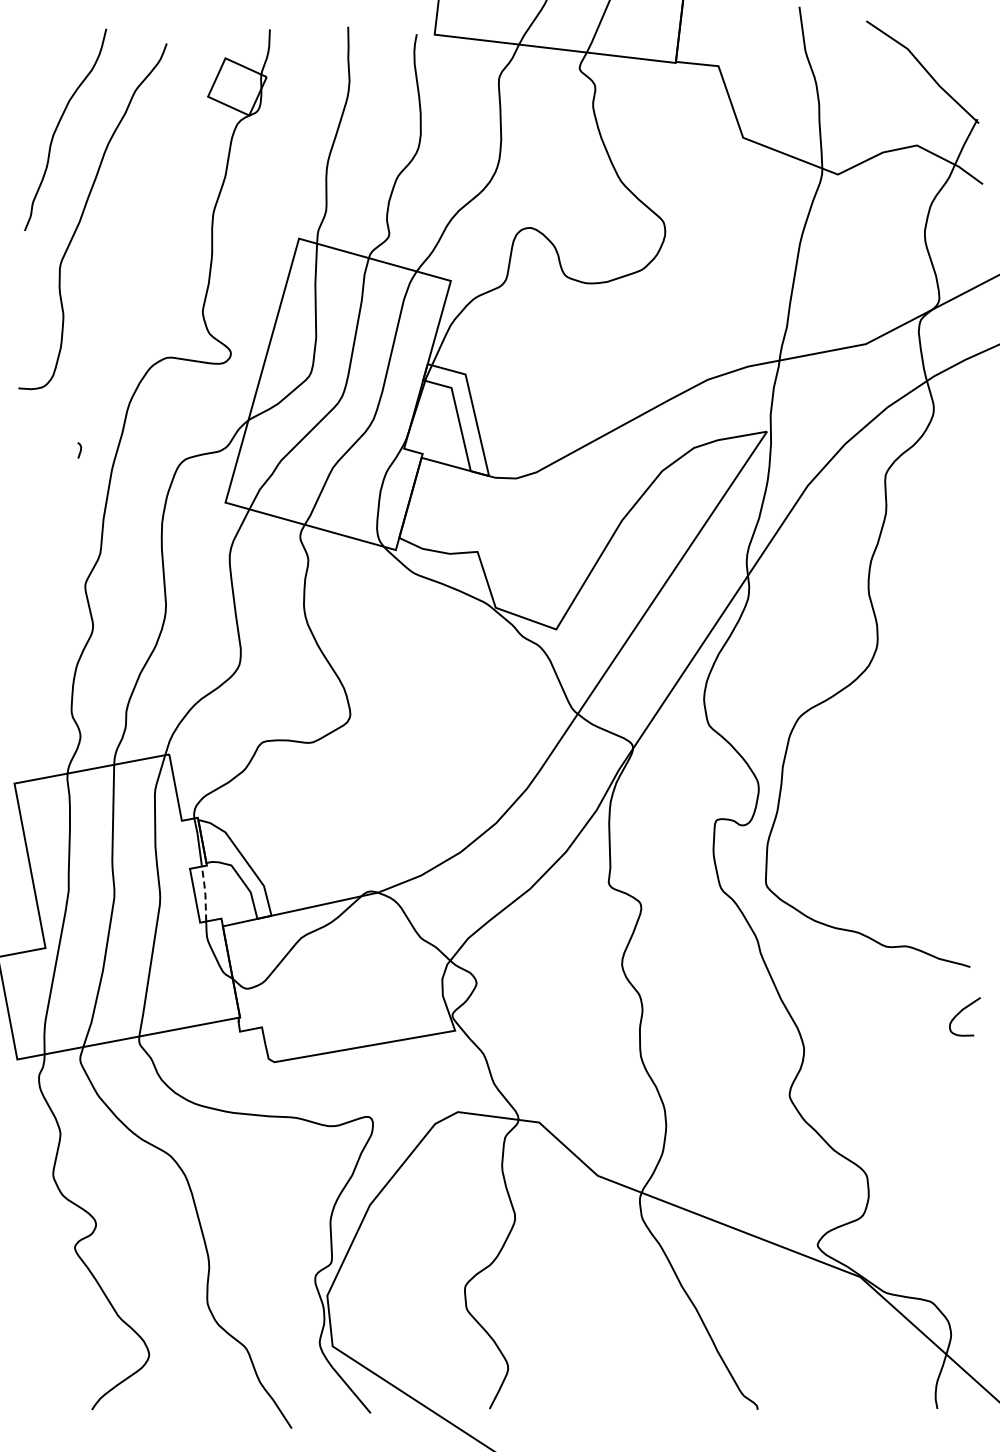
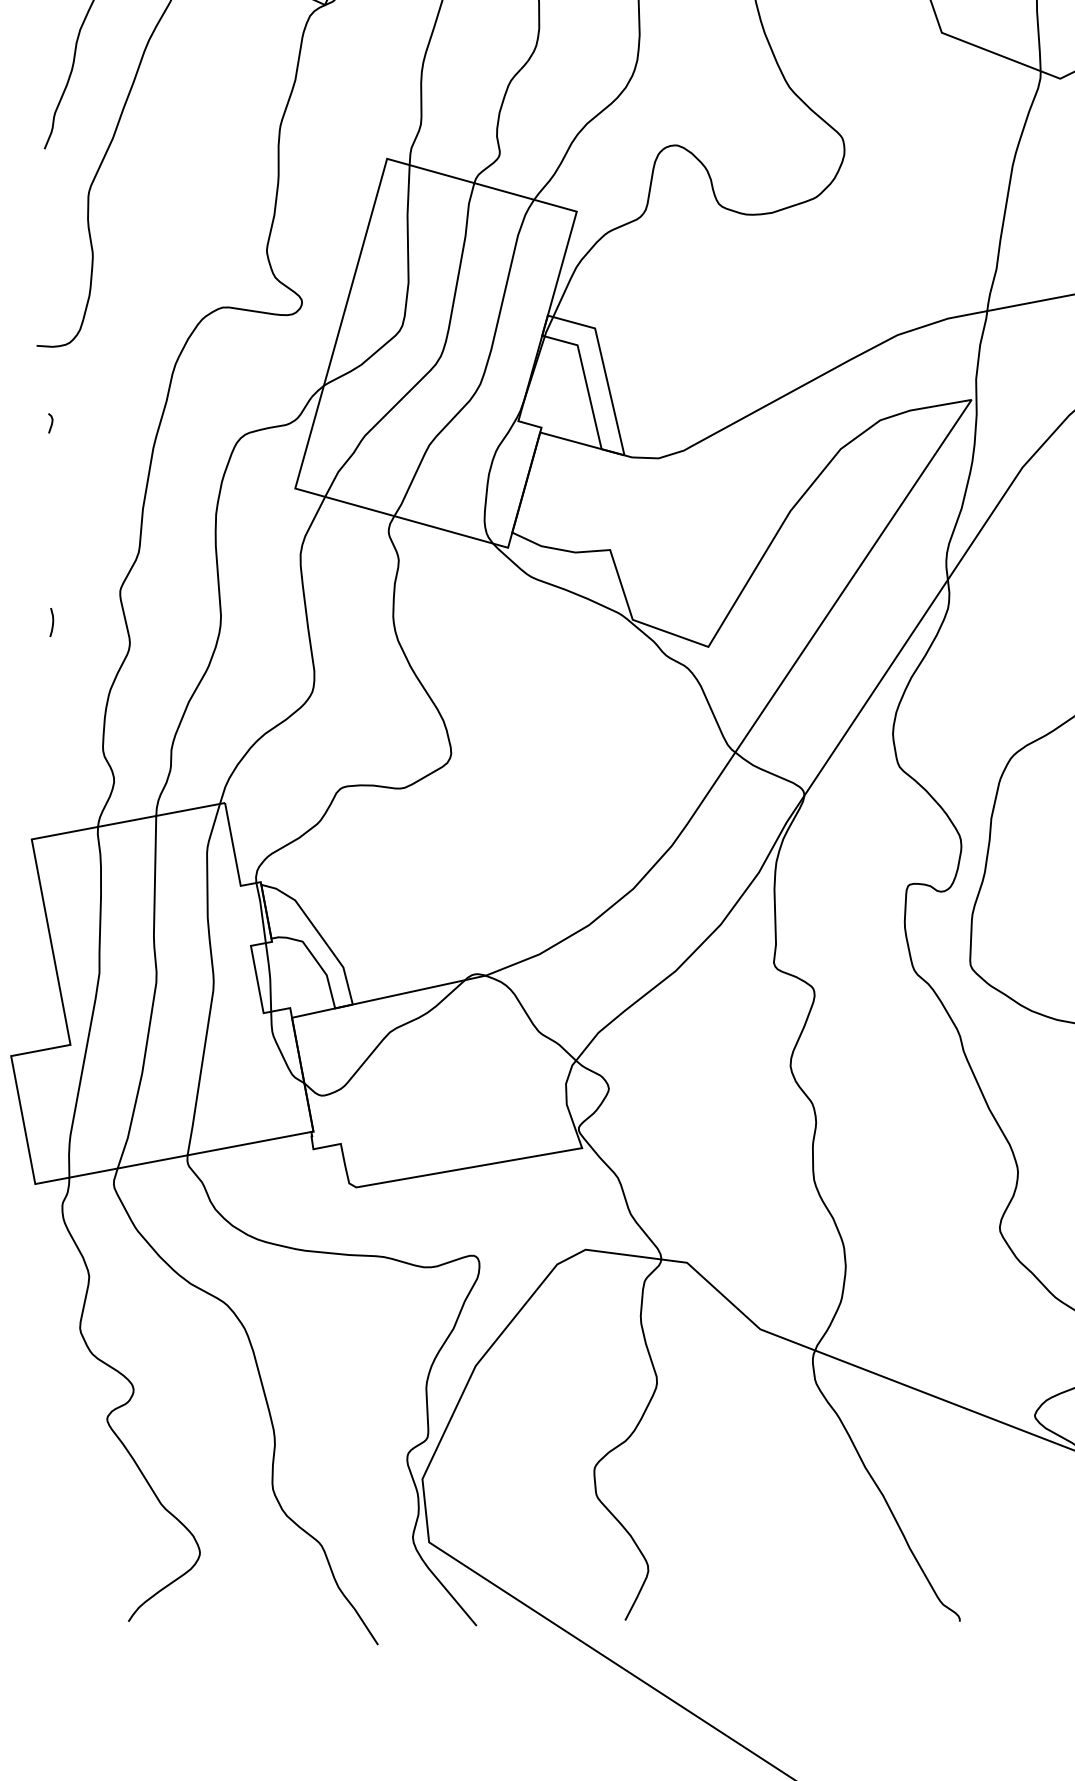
line: (80, 450) -> (51, 423), moved
curve: (30, 609) -> (51, 621), added
line: (205, 893) -> (270, 976), dashed -> solid

